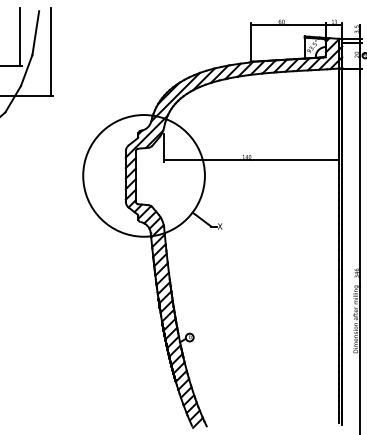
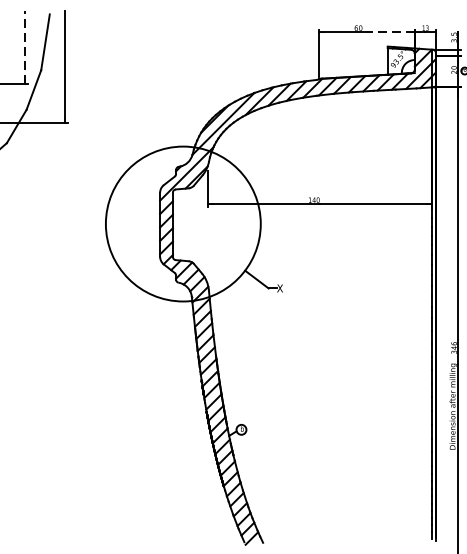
line: (307, 25) -> (391, 32), solid -> dashed
line: (19, 37) -> (24, 47), solid -> dashed

